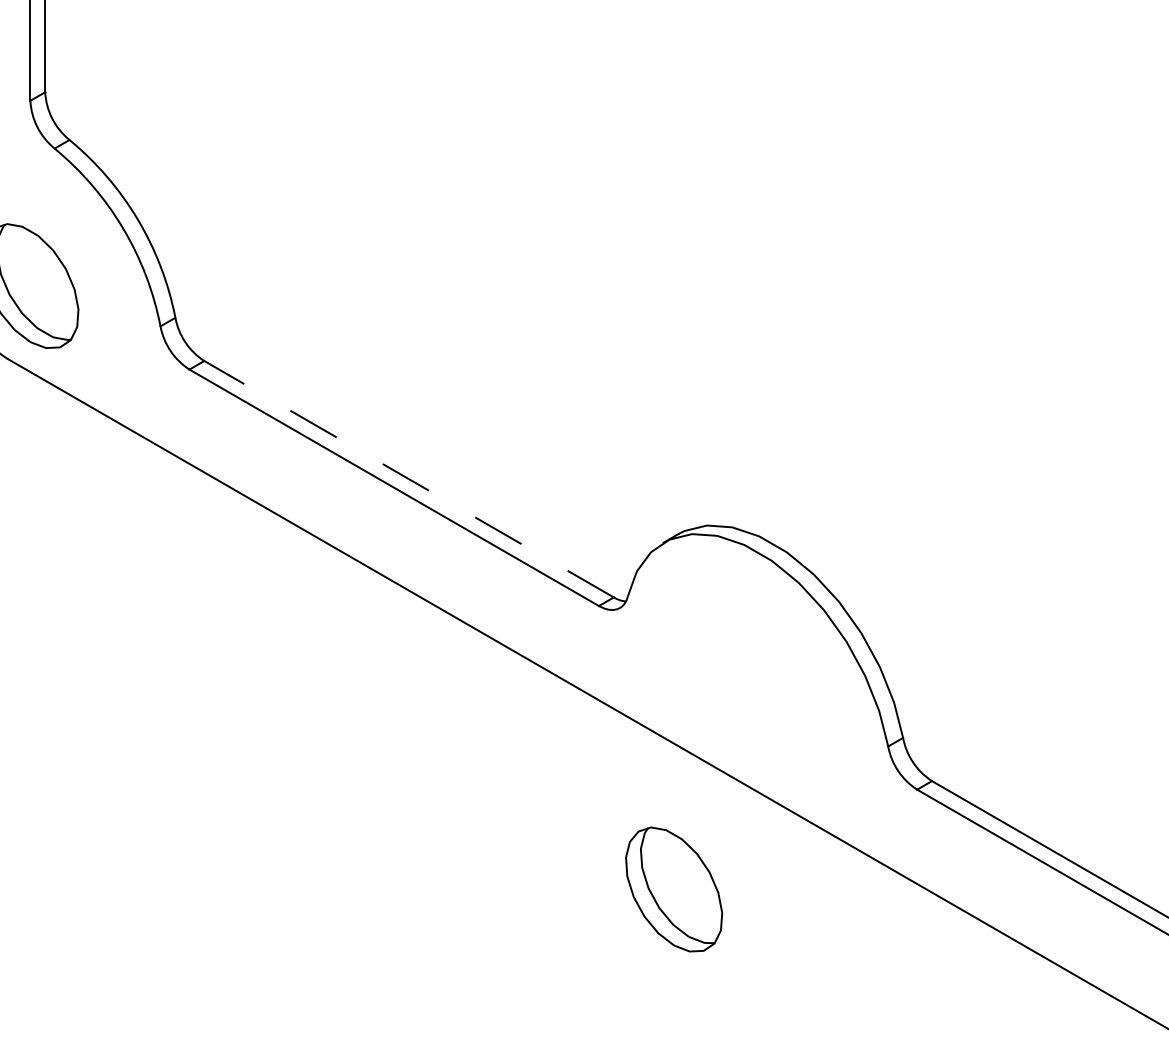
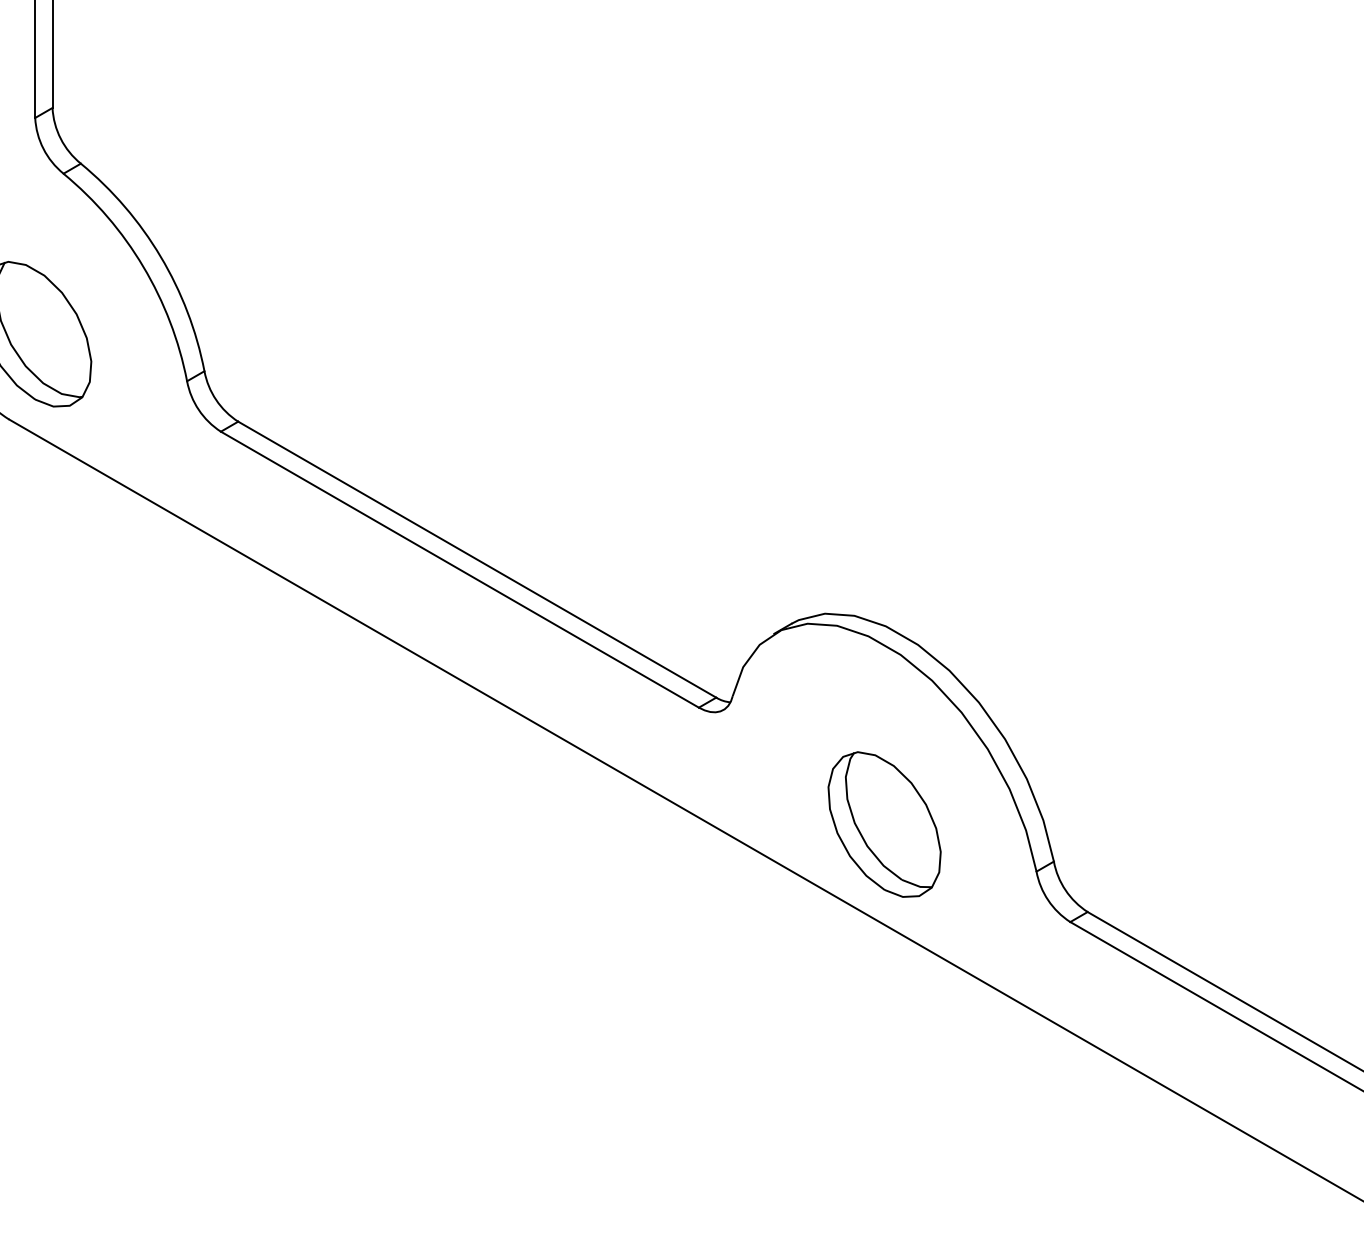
line: (409, 479) -> (477, 559), dashed -> solid
part: (674, 889) -> (884, 824), moved

